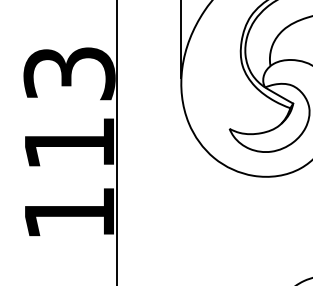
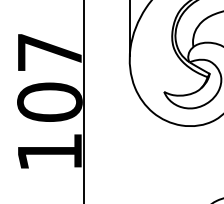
text: (69, 108) -> (49, 77), 113 -> 107

